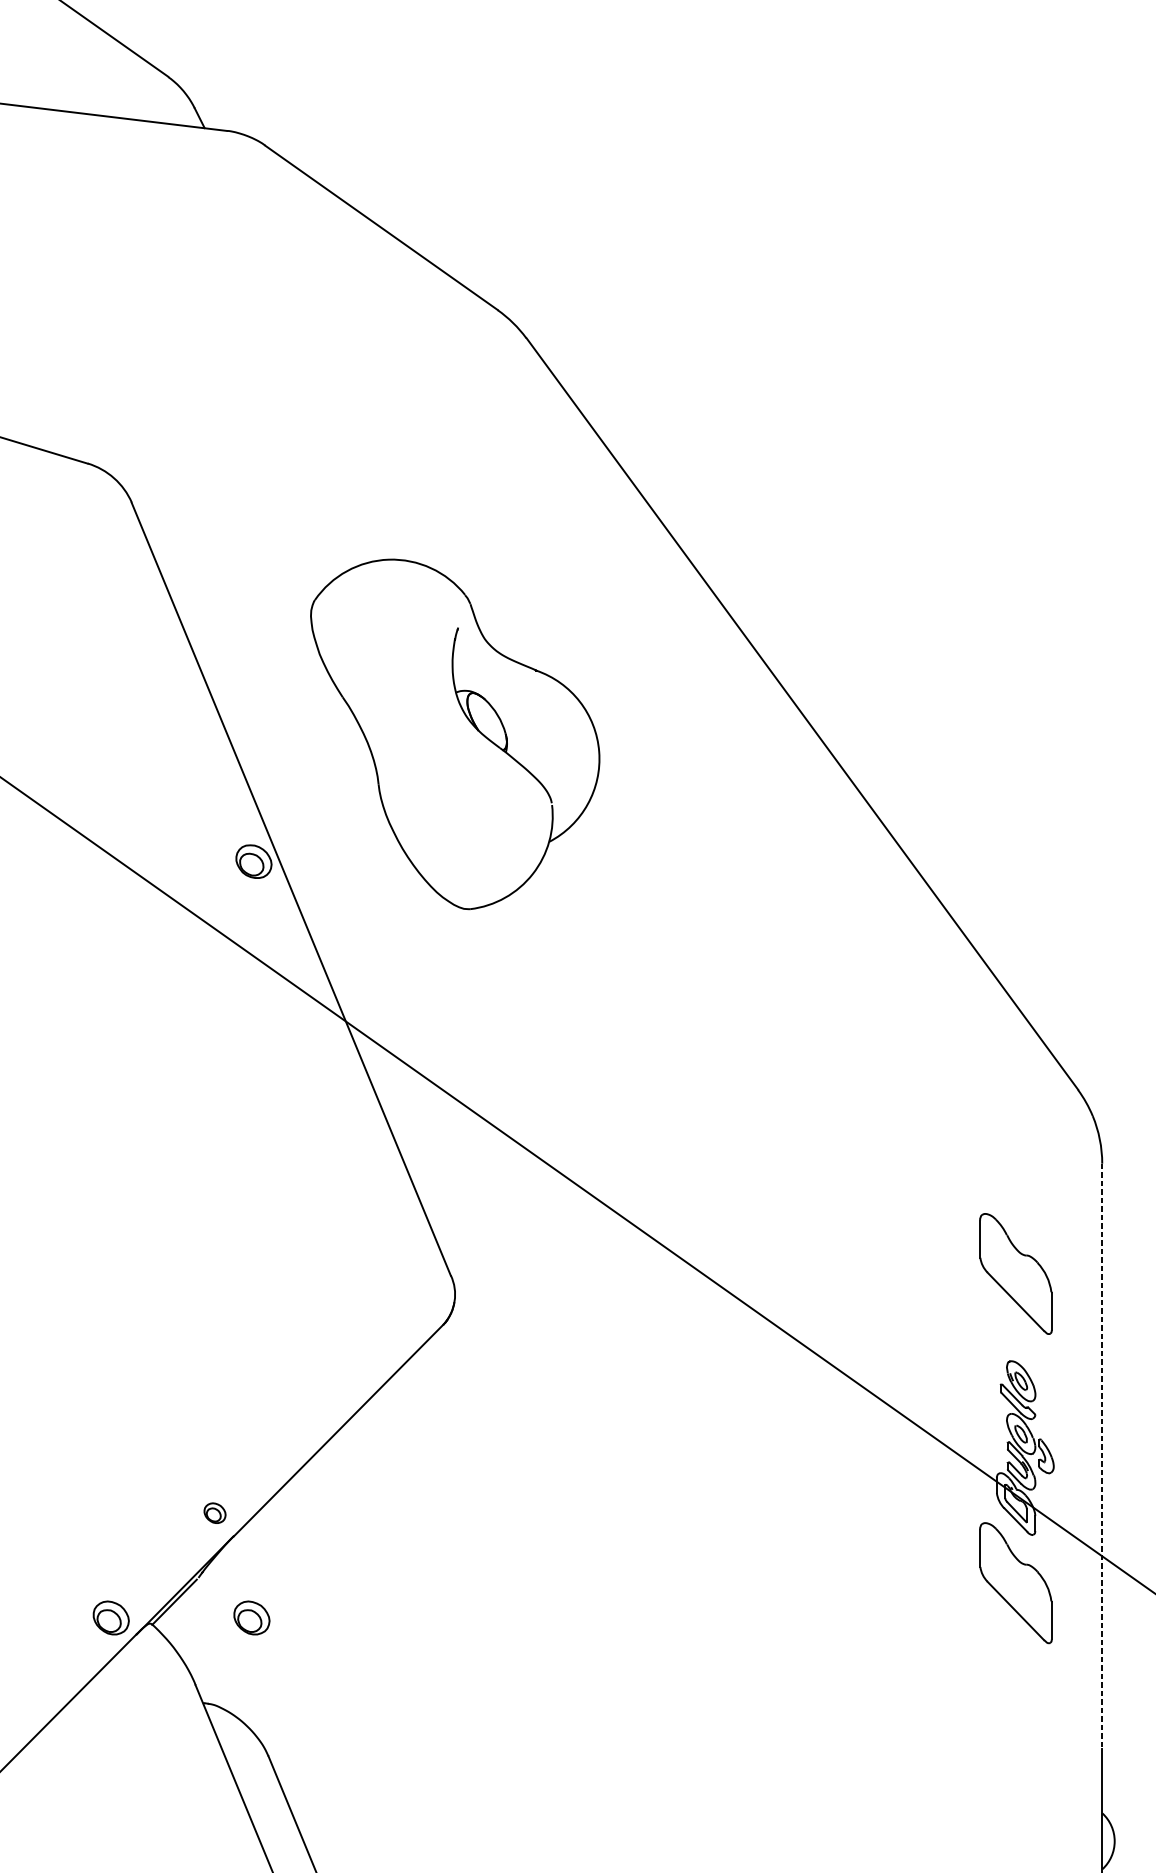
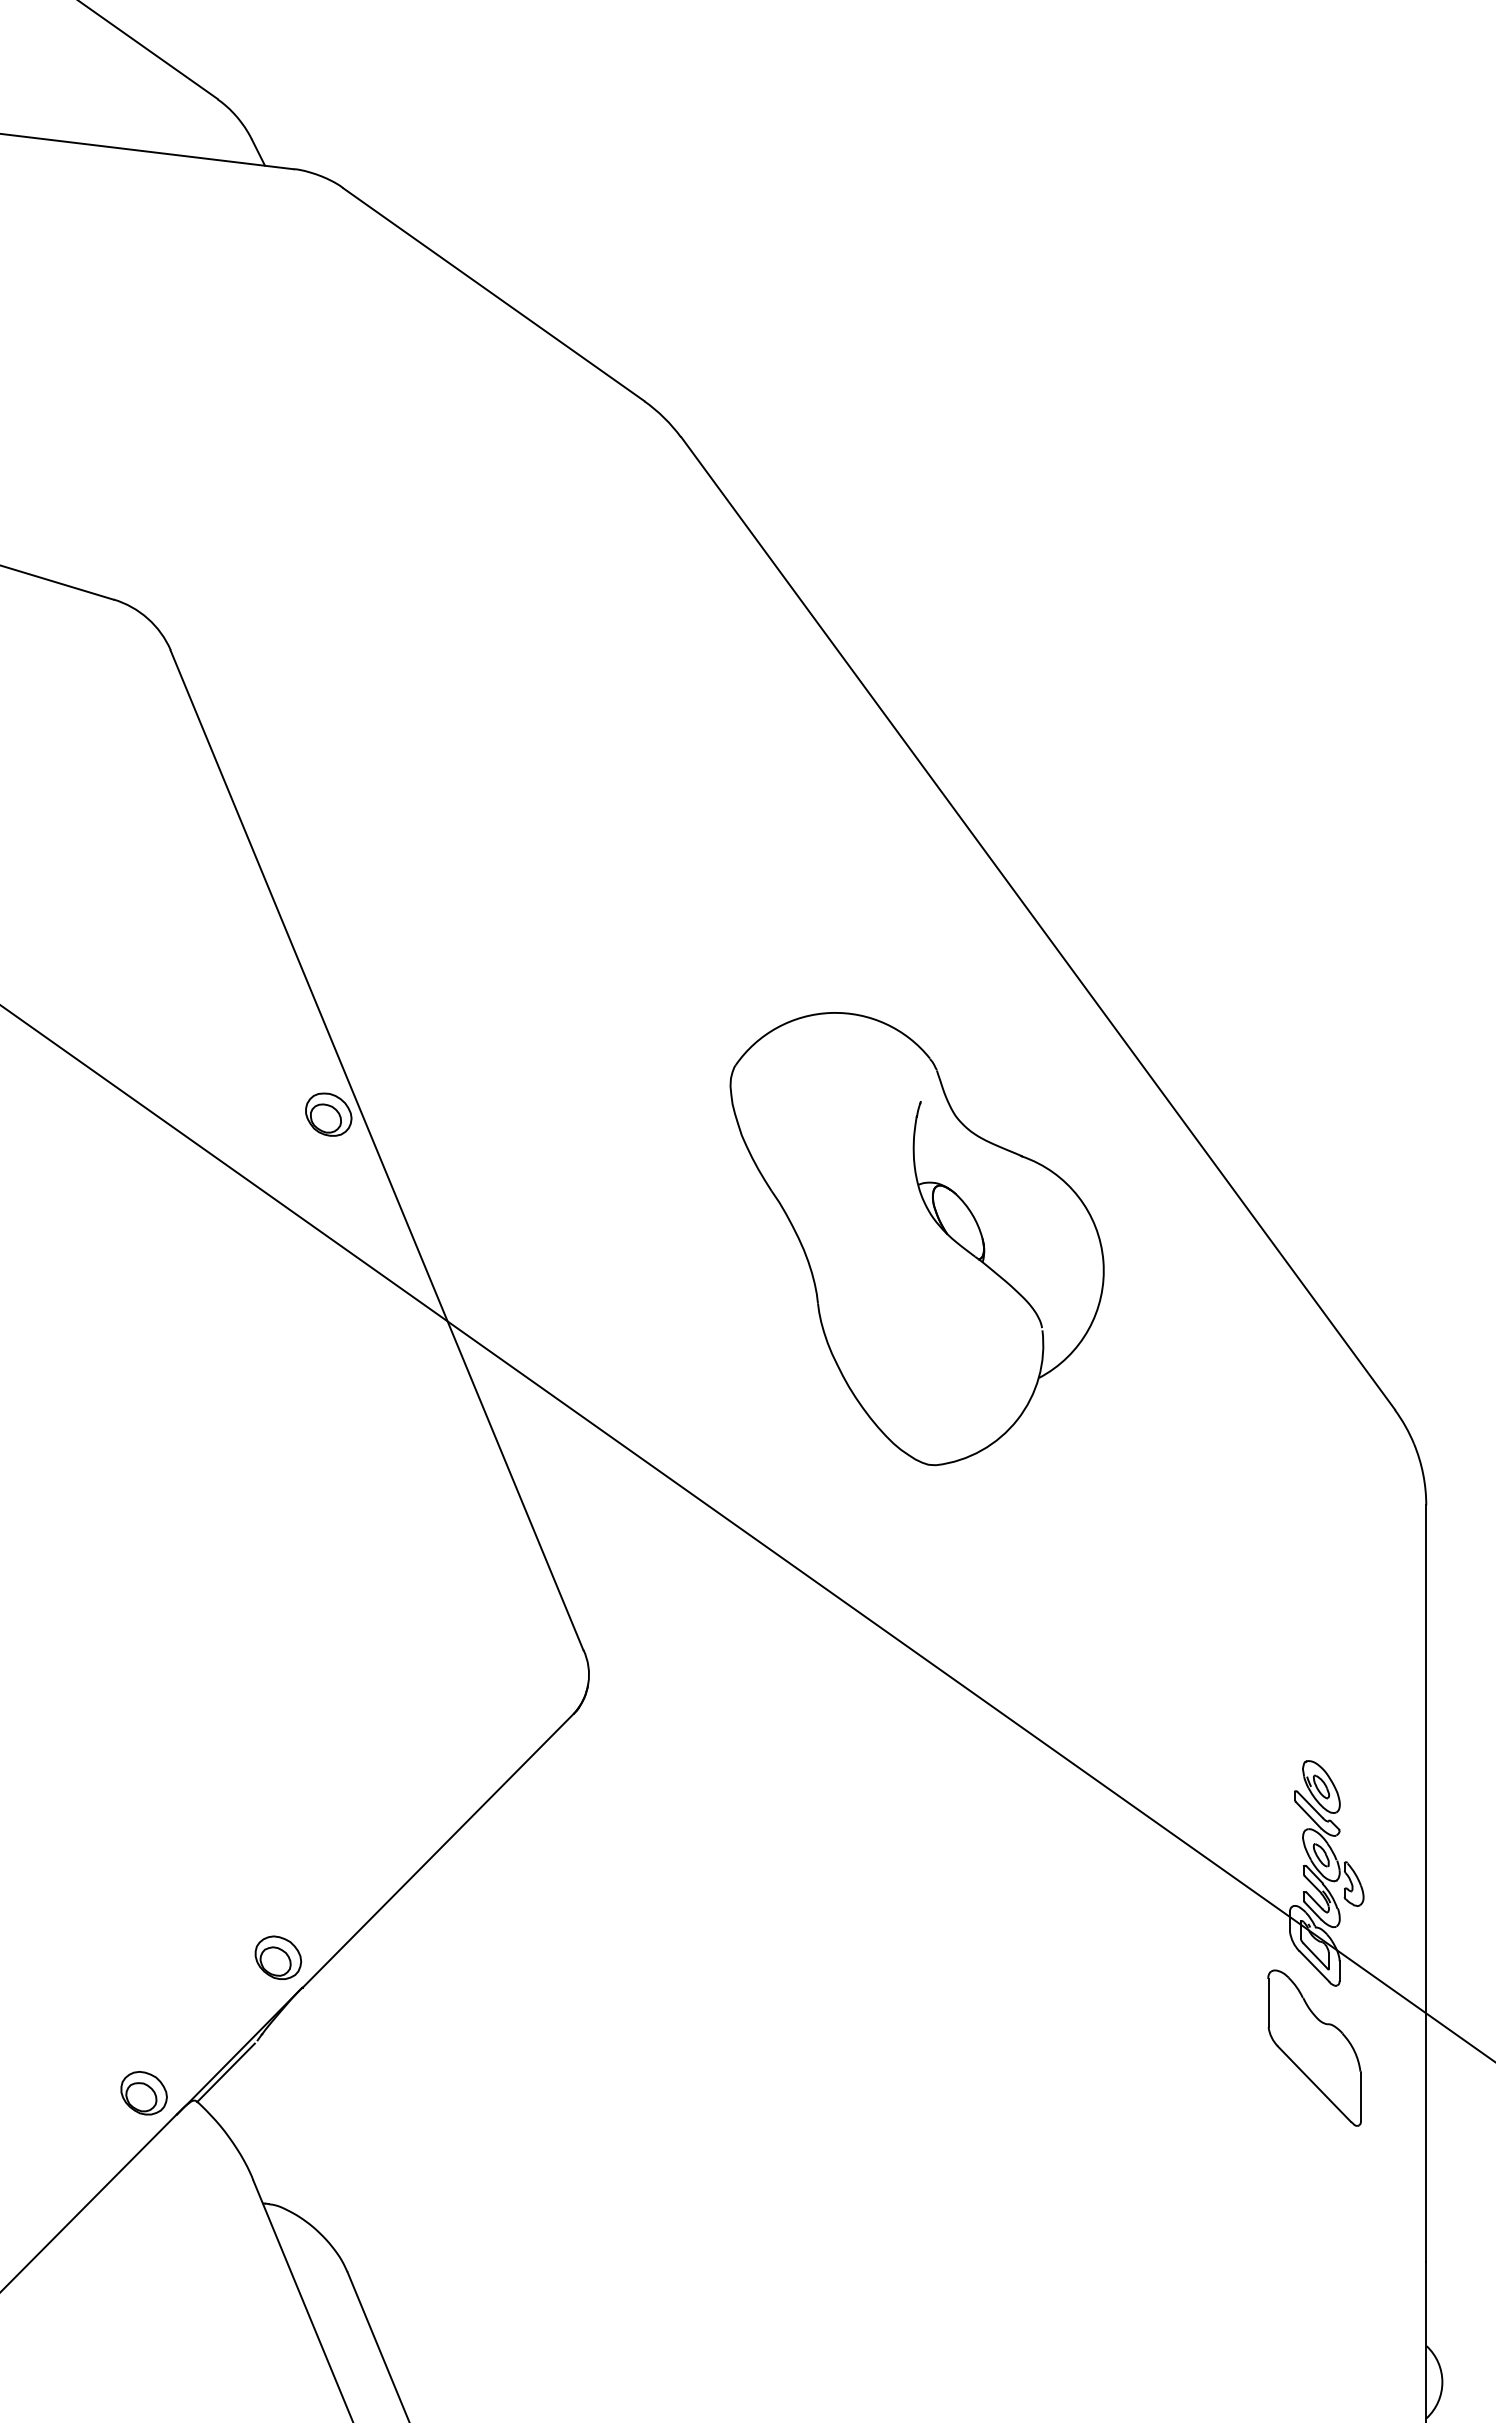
part: (454, 734) -> (916, 1239), moved
part: (1015, 1273) -> (1314, 1647), removed
line: (1102, 1455) -> (1426, 1883), dashed -> solid
part: (215, 1513) -> (278, 1957), size x1.67
part: (251, 1618) -> (325, 2093), removed

